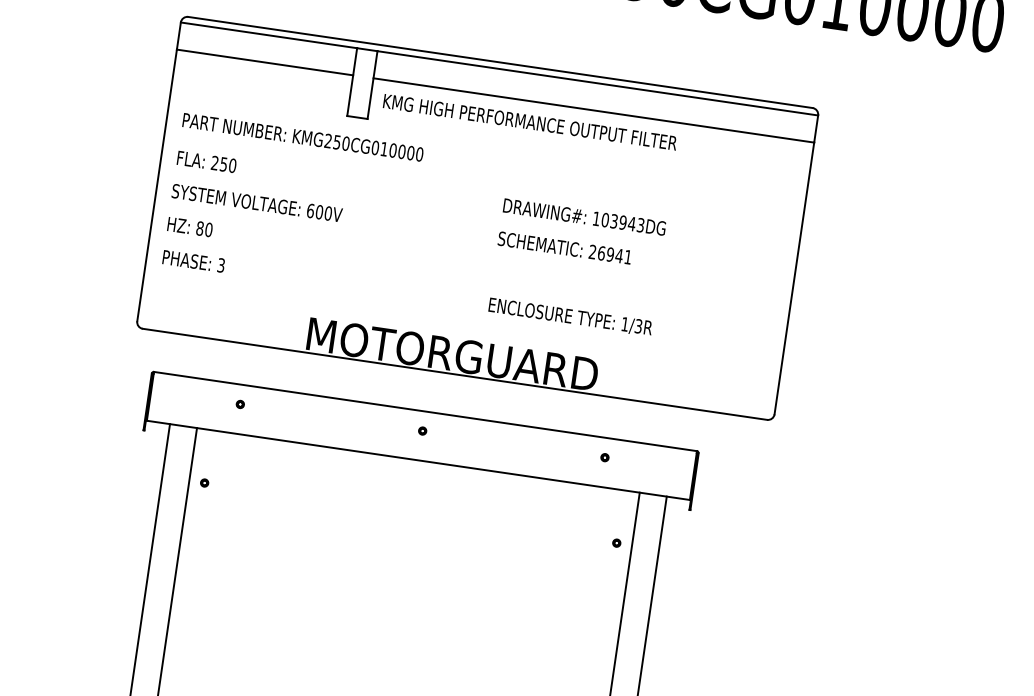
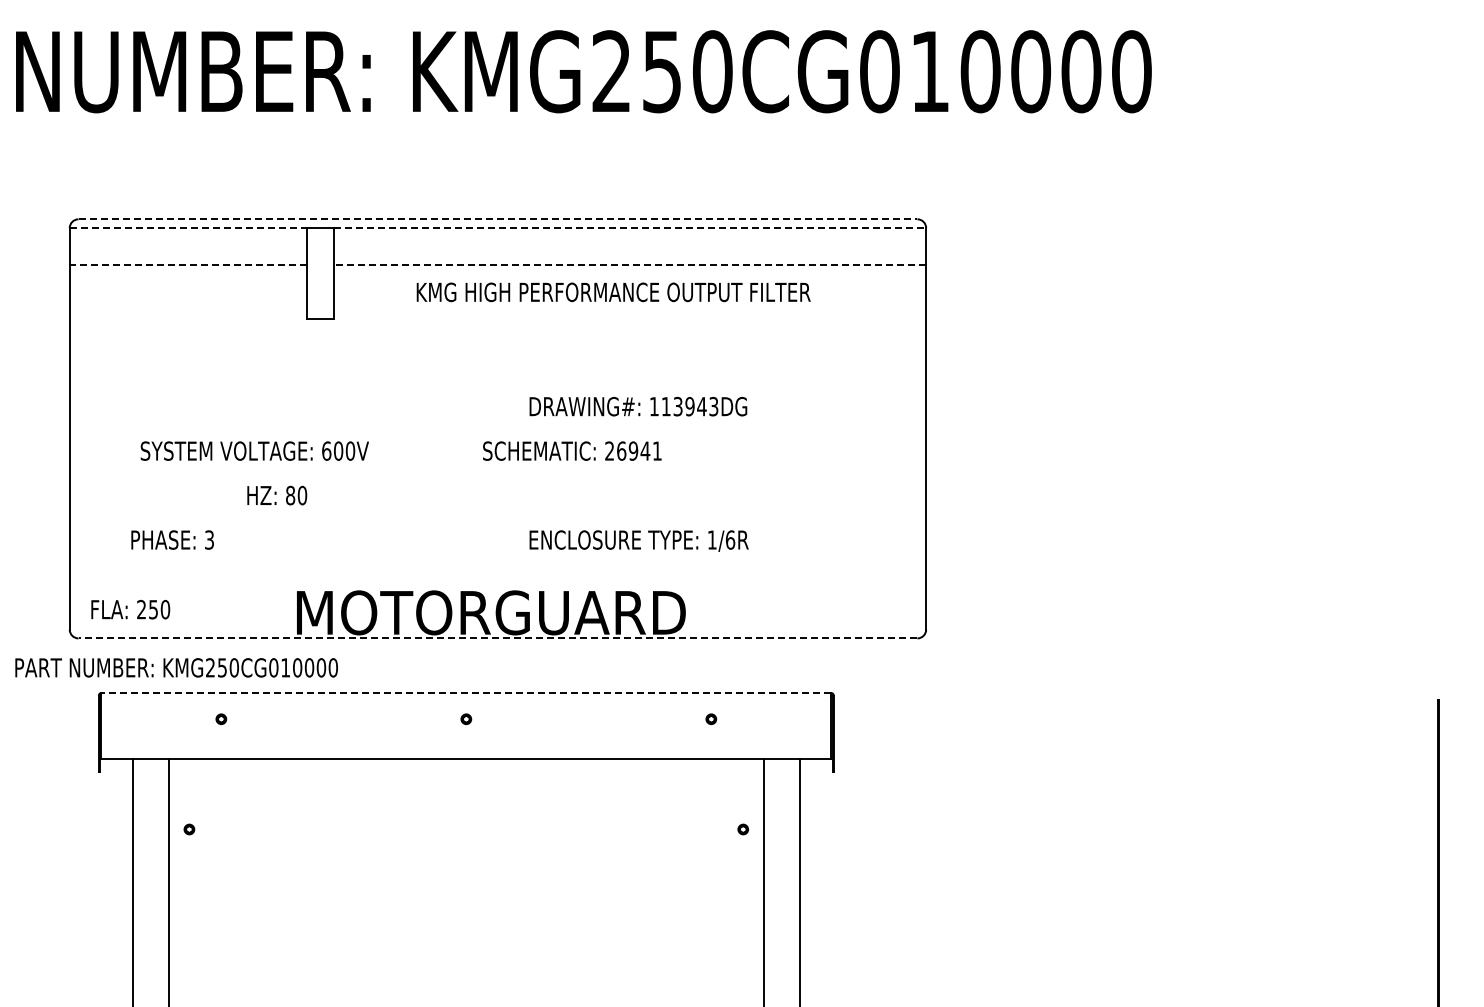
line: (269, 35) -> (188, 228), solid -> dashed
line: (264, 62) -> (187, 264), solid -> dashed
line: (500, 62) -> (498, 219), solid -> dashed
line: (598, 83) -> (630, 228), solid -> dashed
line: (593, 110) -> (629, 264), solid -> dashed
text: (530, 122) -> (613, 292), moved
text: (303, 137) -> (176, 667), moved
text: (206, 161) -> (130, 609), moved
text: (257, 202) -> (254, 450), moved
text: (604, 219) -> (665, 406), 103943DG -> 113943DG
text: (190, 227) -> (277, 495), moved
text: (565, 247) -> (572, 450), moved
text: (193, 261) -> (172, 539), moved
text: (638, 325) -> (730, 539), 1/3R -> 1/6R
line: (454, 374) -> (497, 638), solid -> dashed
line: (425, 411) -> (466, 693), solid -> dashed

